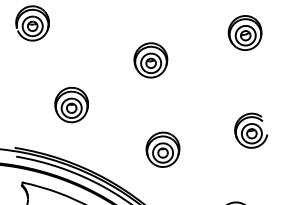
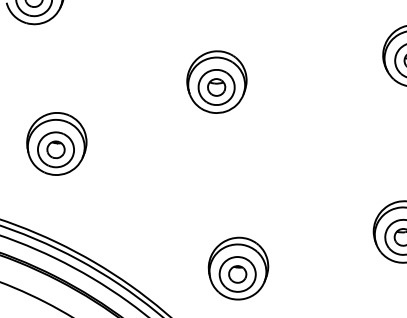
part: (150, 60) -> (216, 82), moved
part: (71, 105) -> (56, 144), moved
part: (162, 149) -> (237, 267), moved

